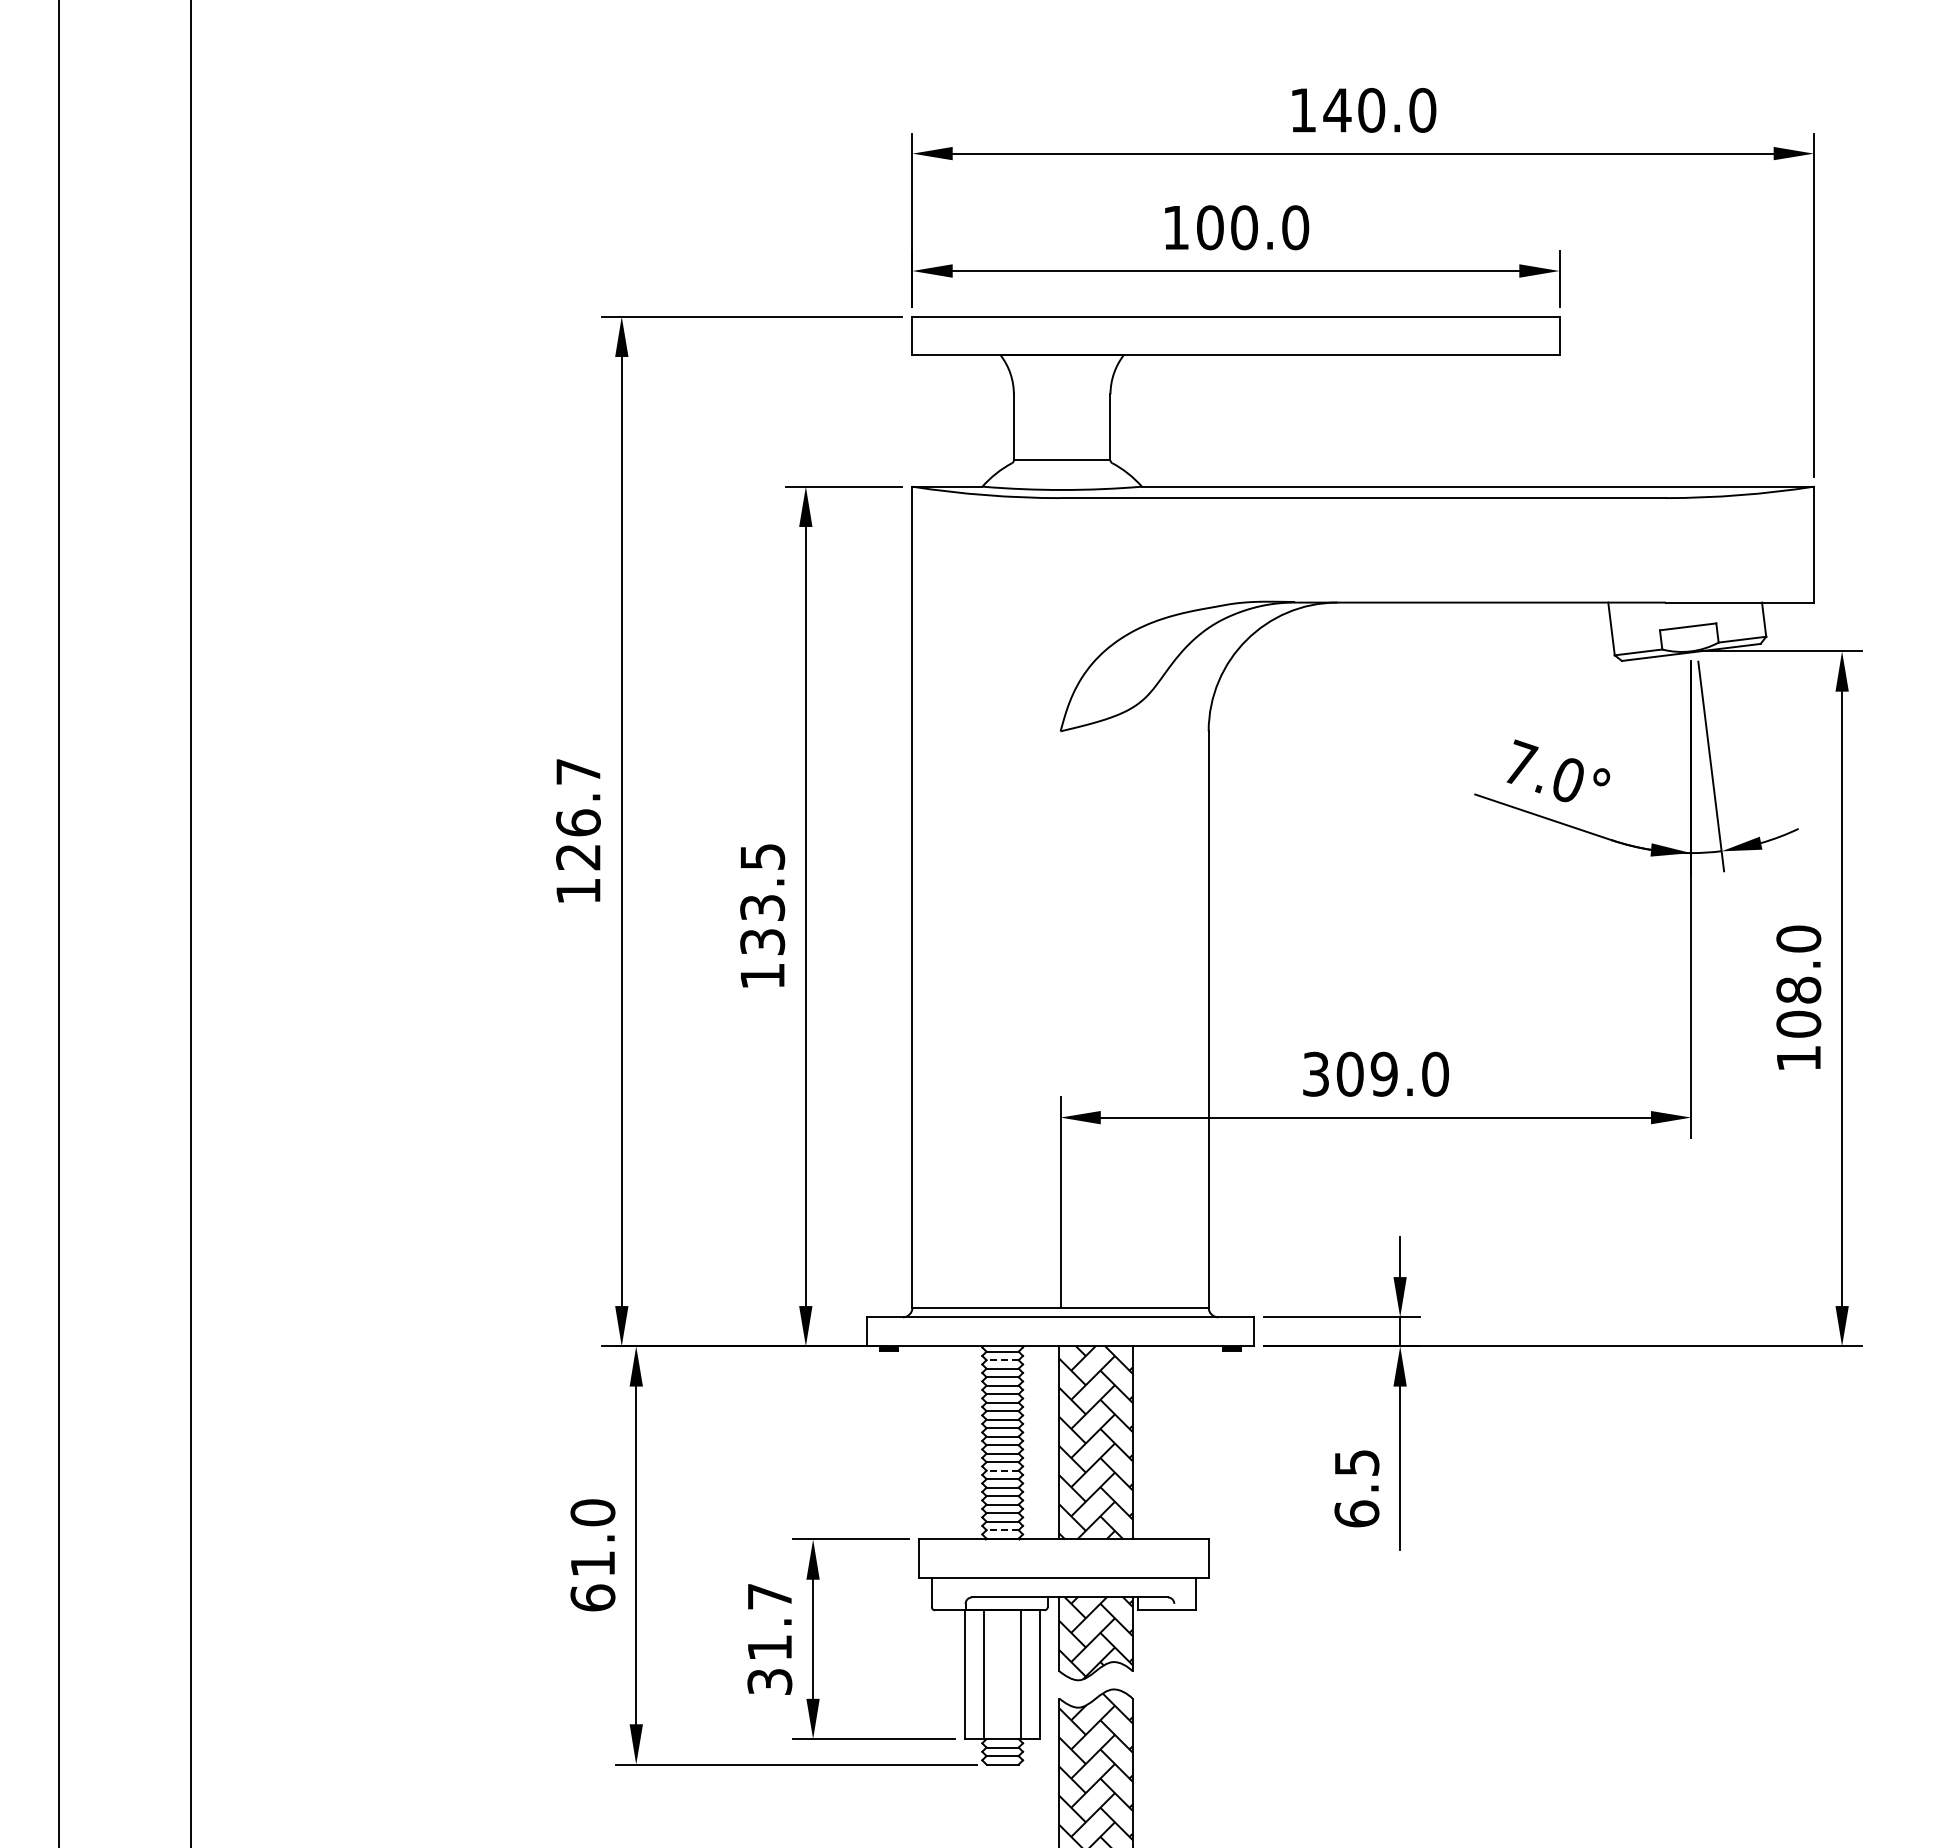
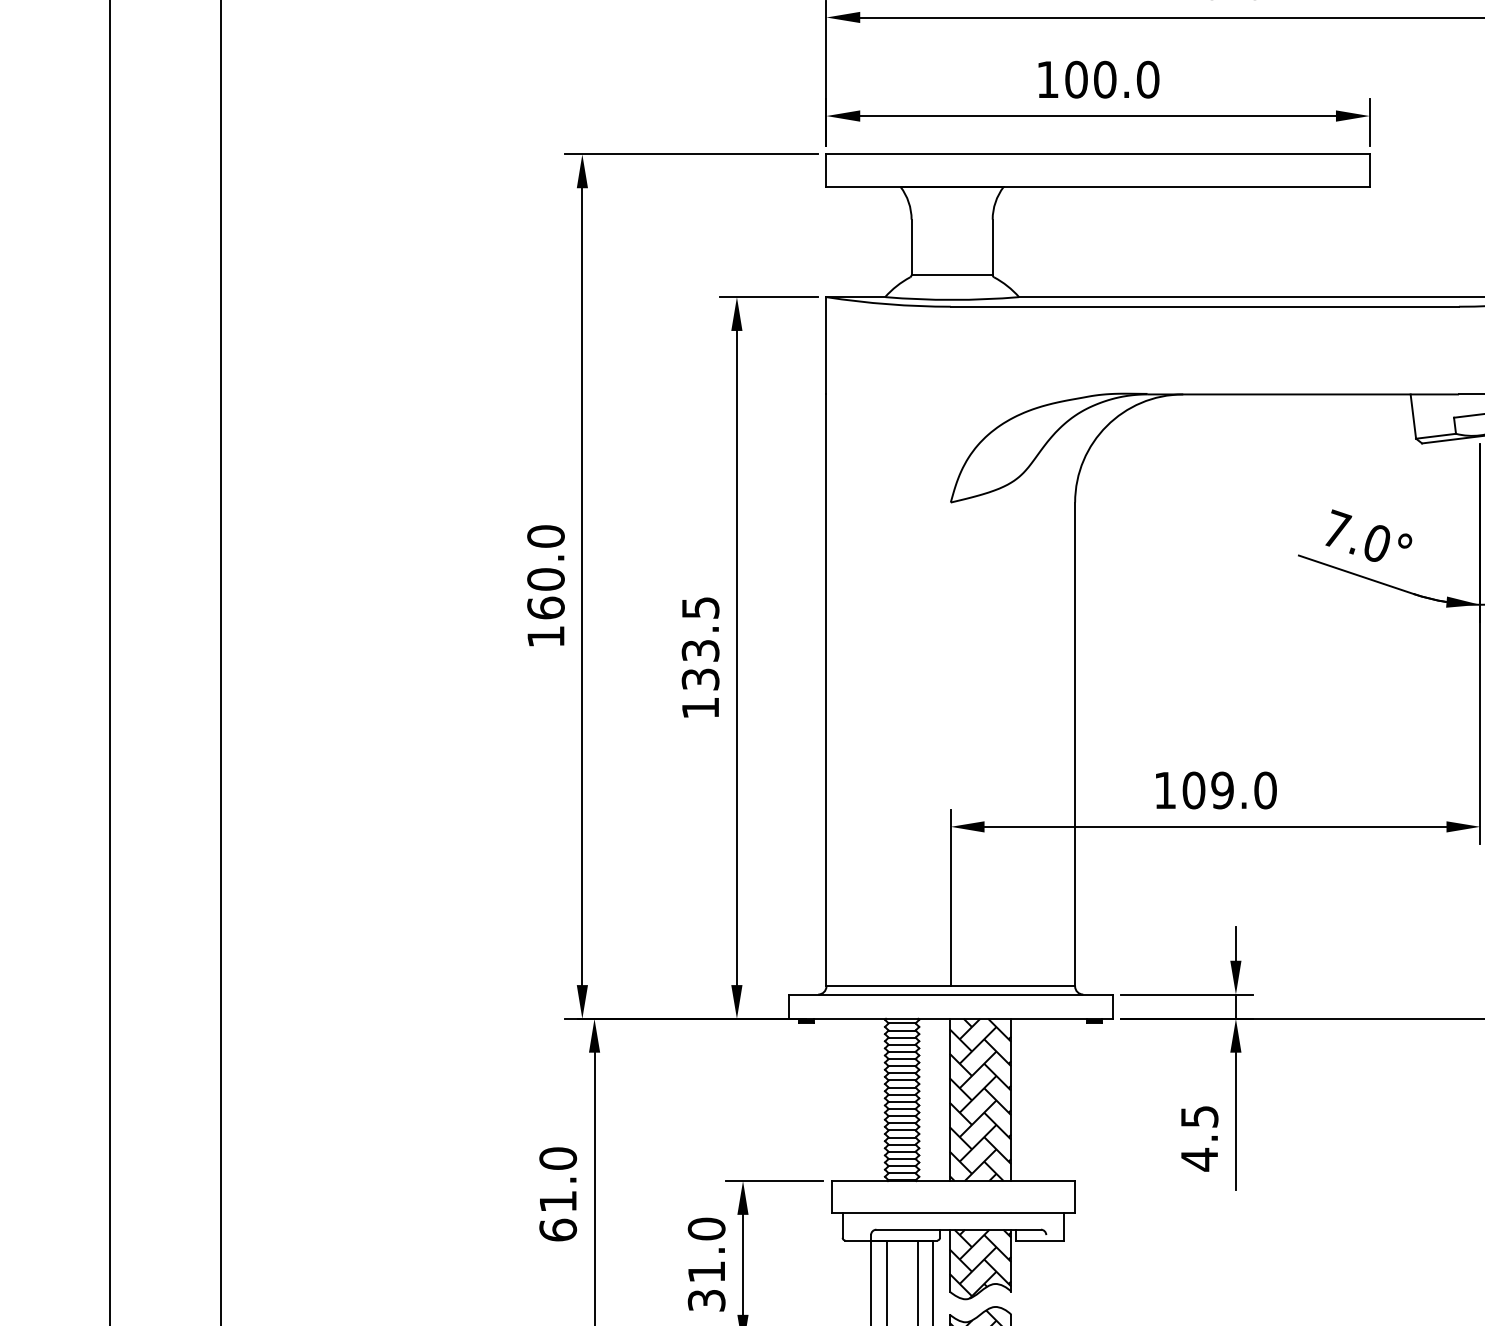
text: (578, 814) -> (546, 572), 126.7 -> 160.0
text: (1315, 1073) -> (1164, 789), 309.0 -> 109.0
line: (1002, 1360) -> (902, 1030), dashed -> solid
line: (1002, 1470) -> (902, 1123), dashed -> solid
text: (1356, 1514) -> (1199, 1160), 6.5 -> 4.5
line: (1002, 1530) -> (902, 1173), dashed -> solid
text: (769, 1596) -> (706, 1228), 31.7 -> 31.0

